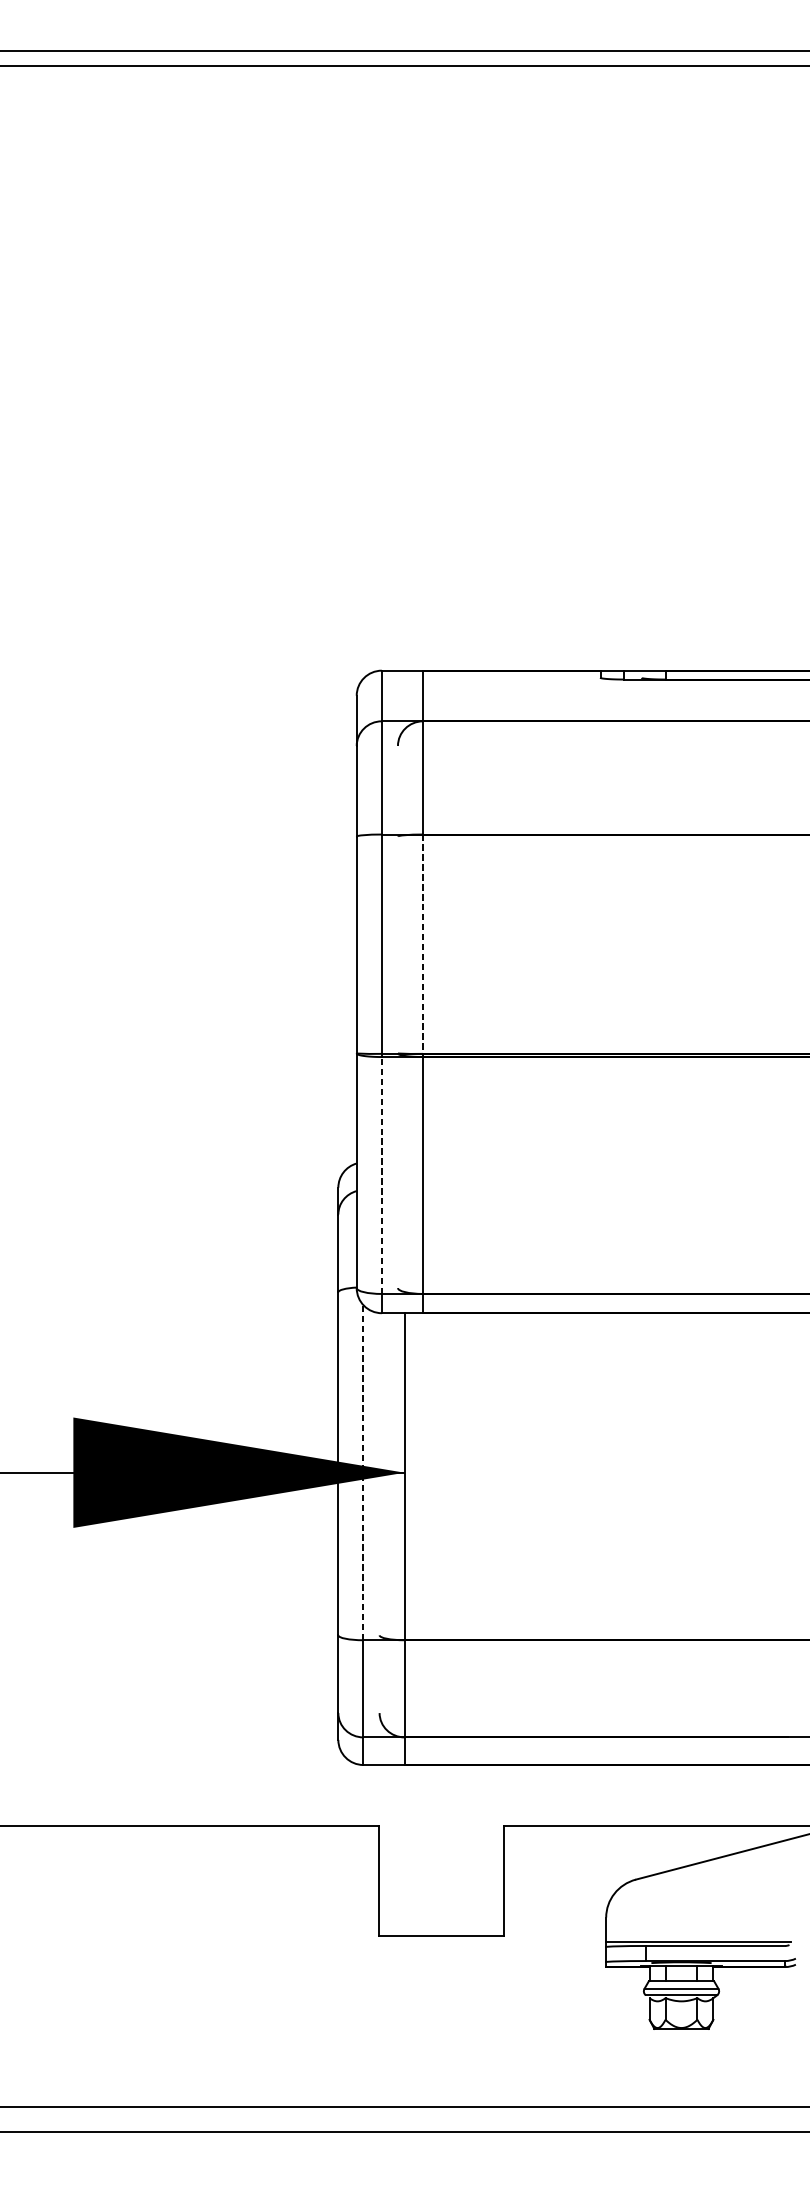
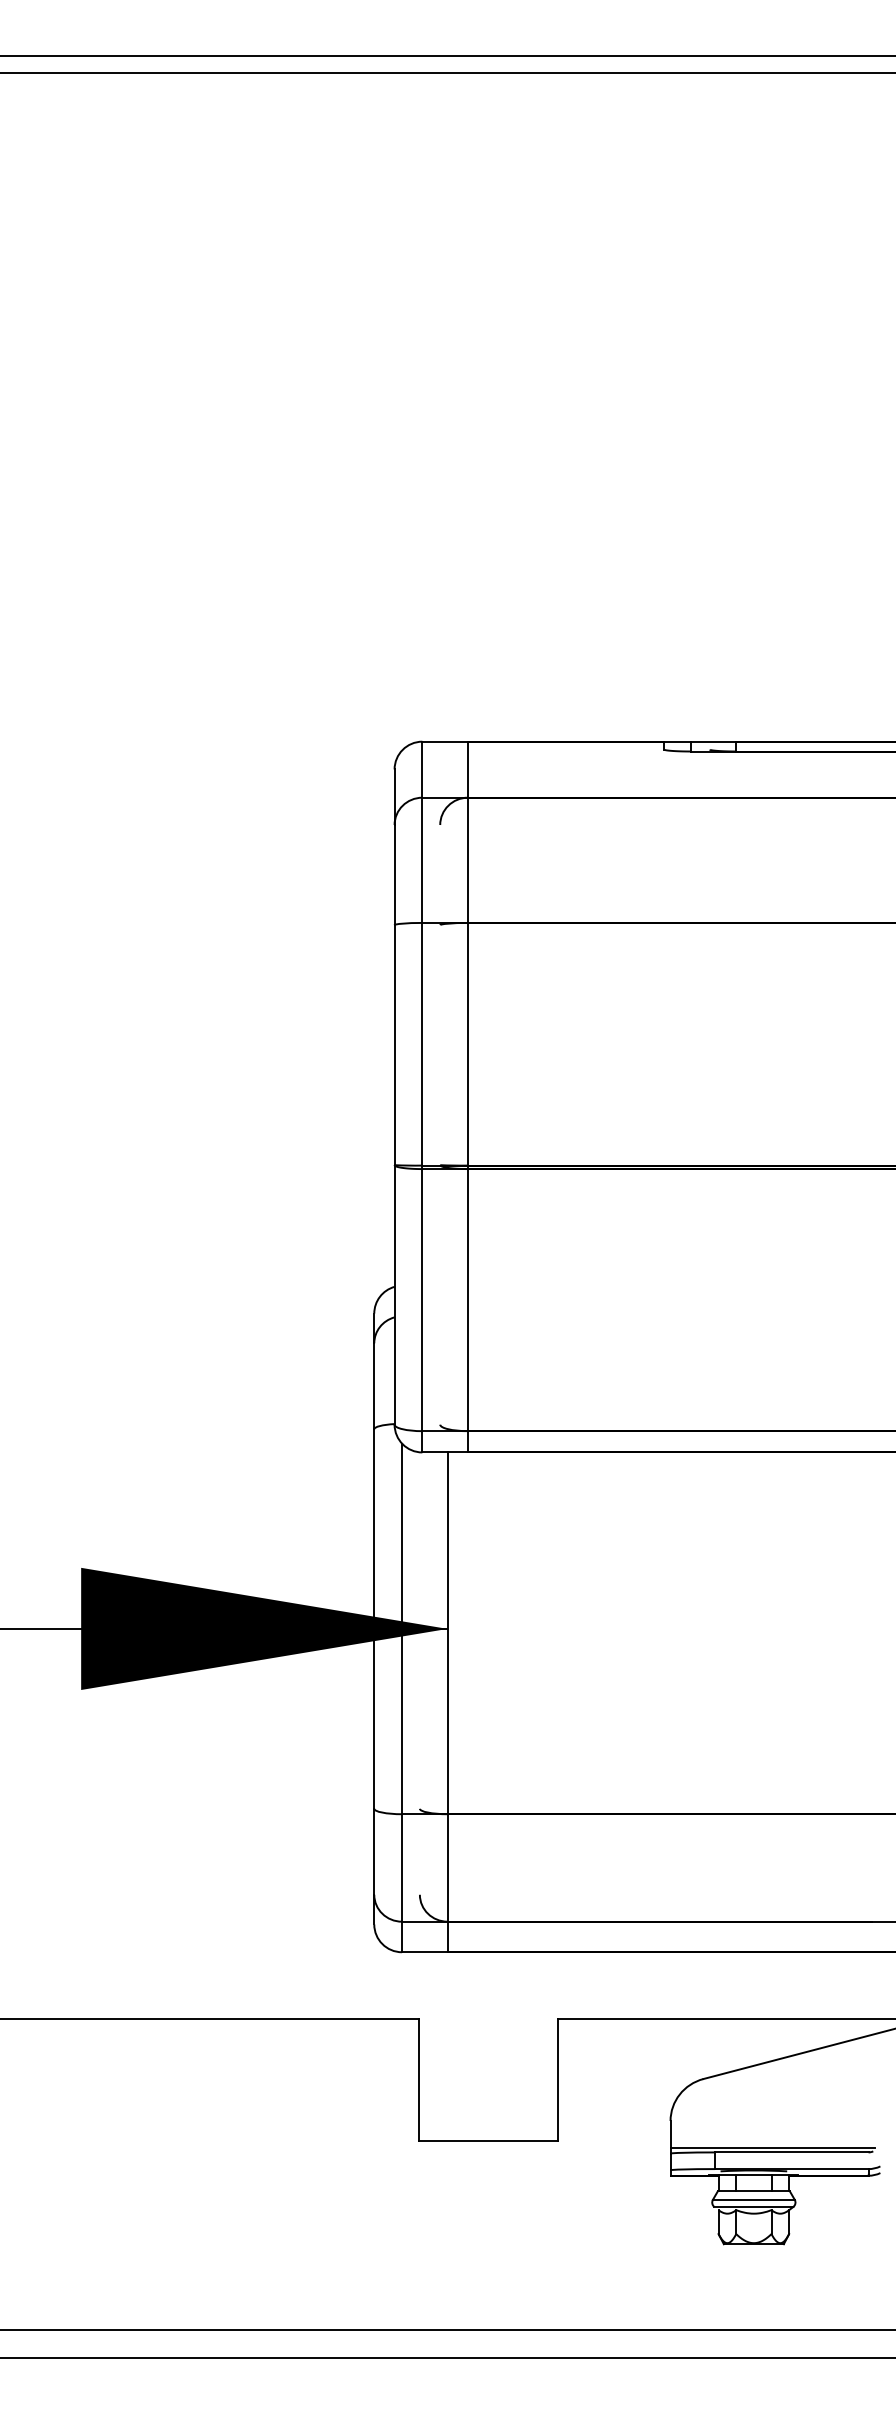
line: (422, 944) -> (467, 1044), dashed -> solid
line: (381, 1174) -> (422, 1299), dashed -> solid
line: (363, 1472) -> (402, 1628), dashed -> solid

